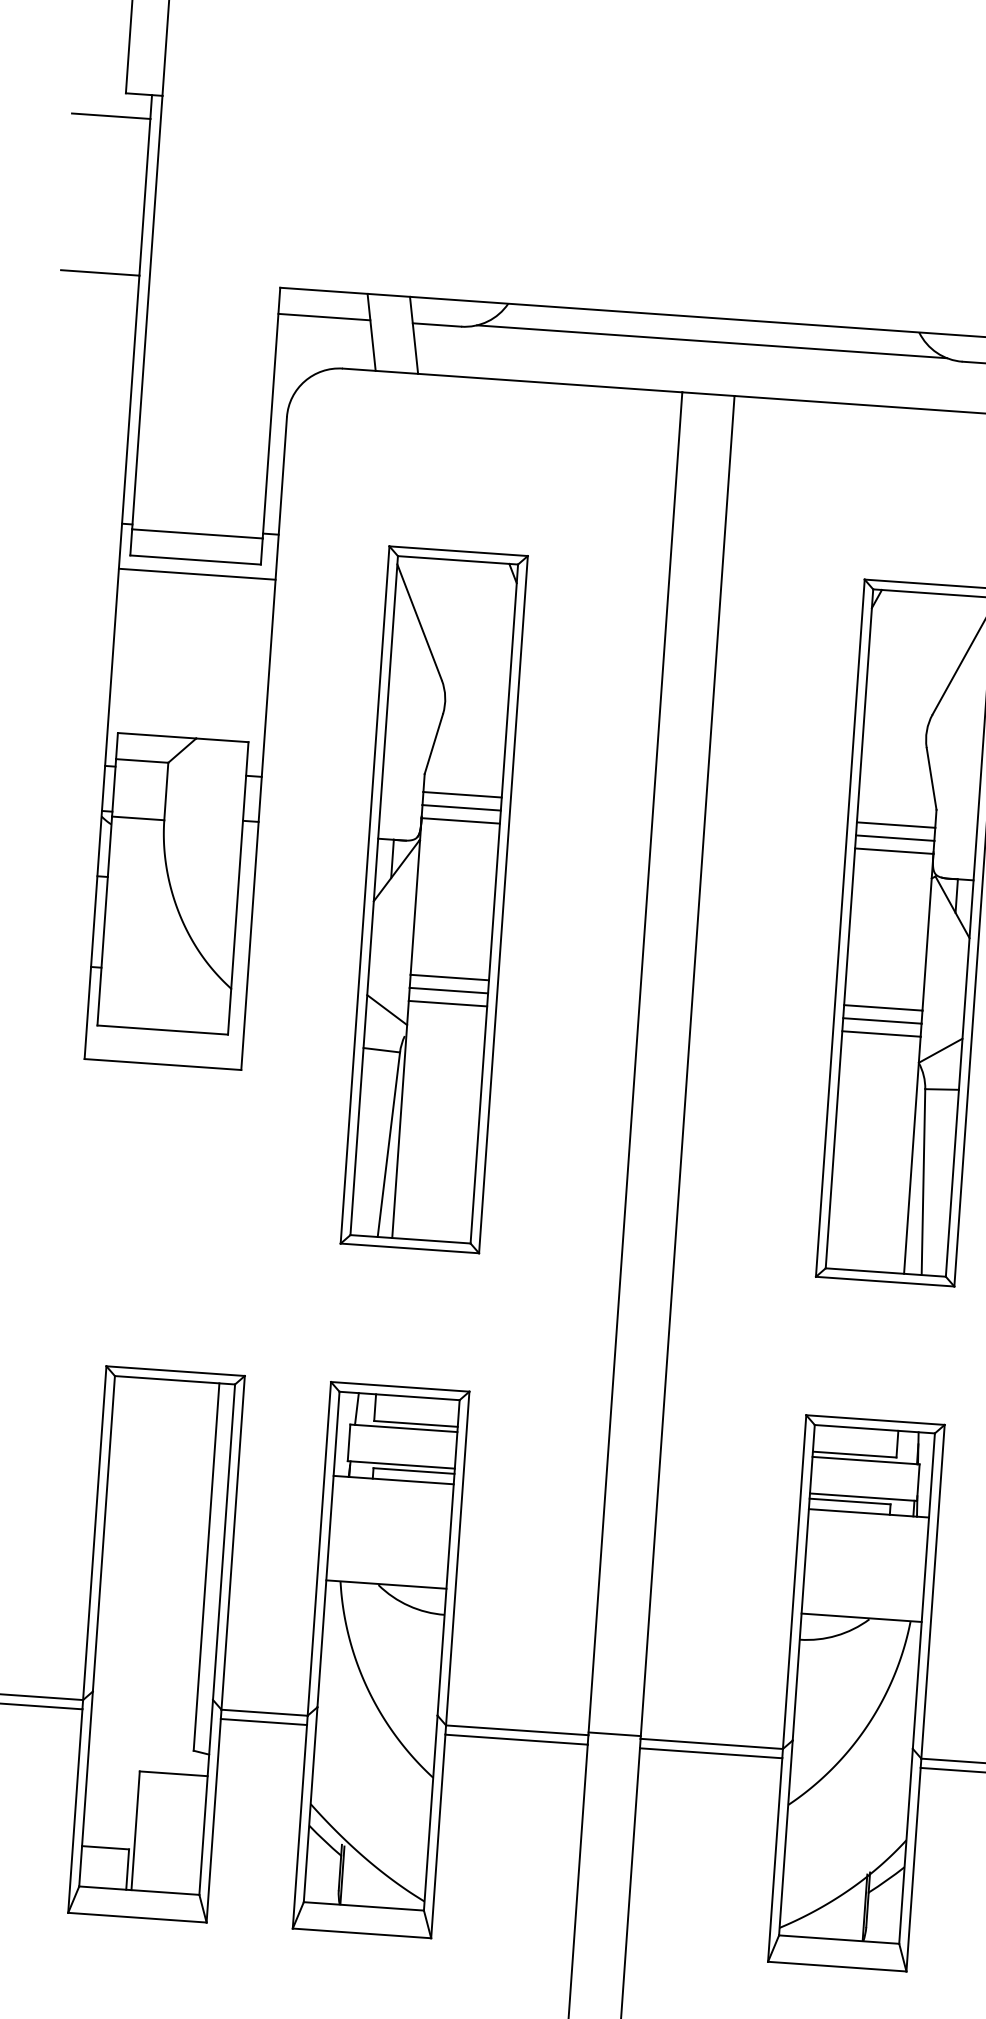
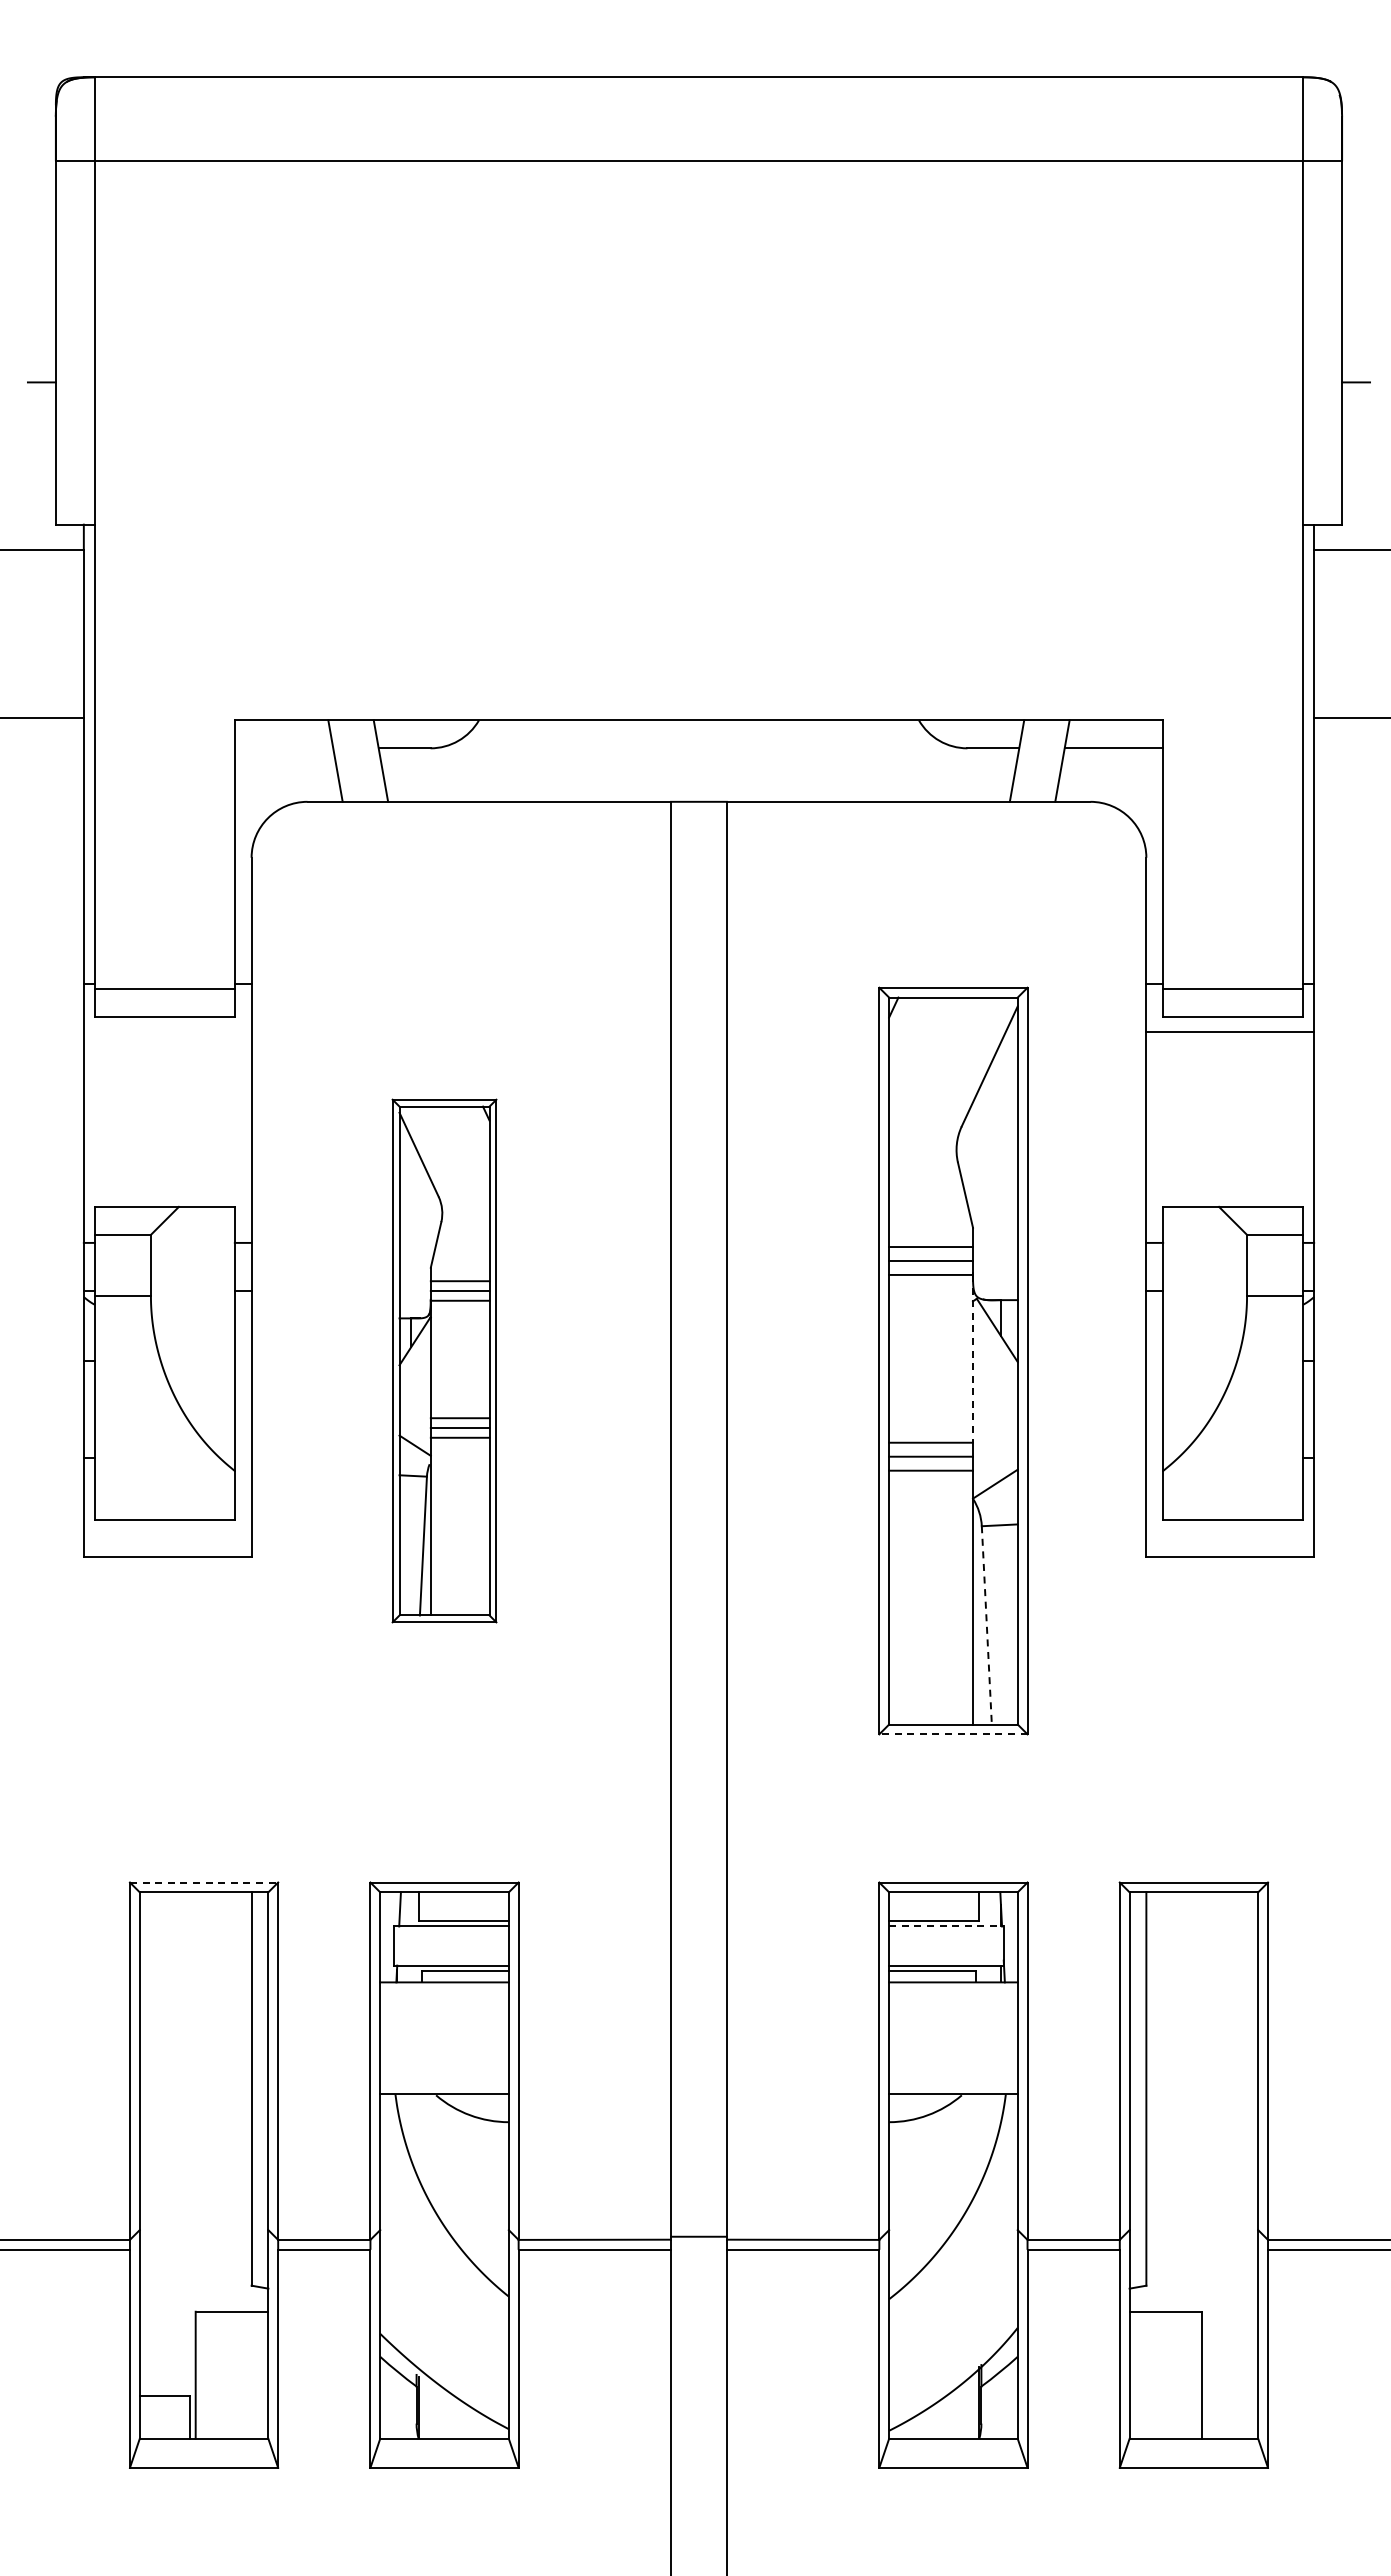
line: (323, 317) -> (283, 748), removed
line: (711, 341) -> (698, 745), removed
line: (197, 573) -> (167, 1031), removed
part: (434, 899) -> (444, 1360), size x0.7
line: (928, 931) -> (973, 1358), solid -> dashed
line: (923, 1182) -> (986, 1625), solid -> dashed
line: (884, 1281) -> (952, 1734), solid -> dashed
line: (176, 1371) -> (204, 1882), solid -> dashed
line: (866, 1460) -> (946, 1926), solid -> dashed

